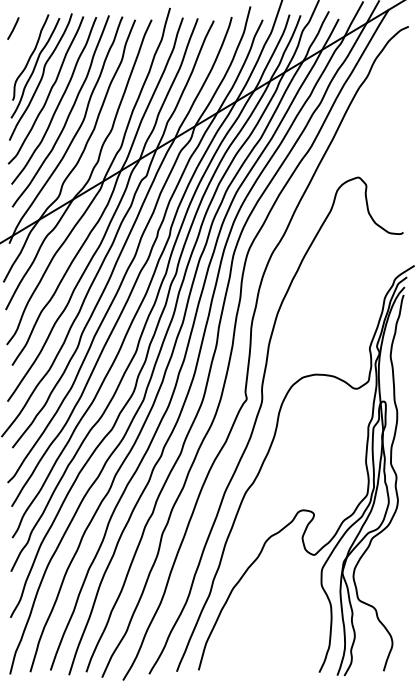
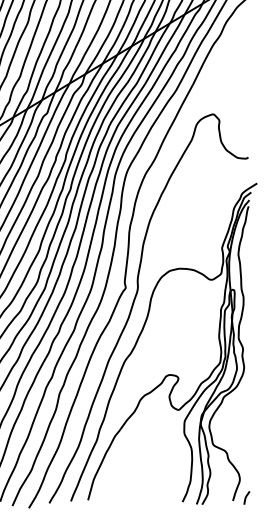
line: (401, 666) -> (246, 497), added

